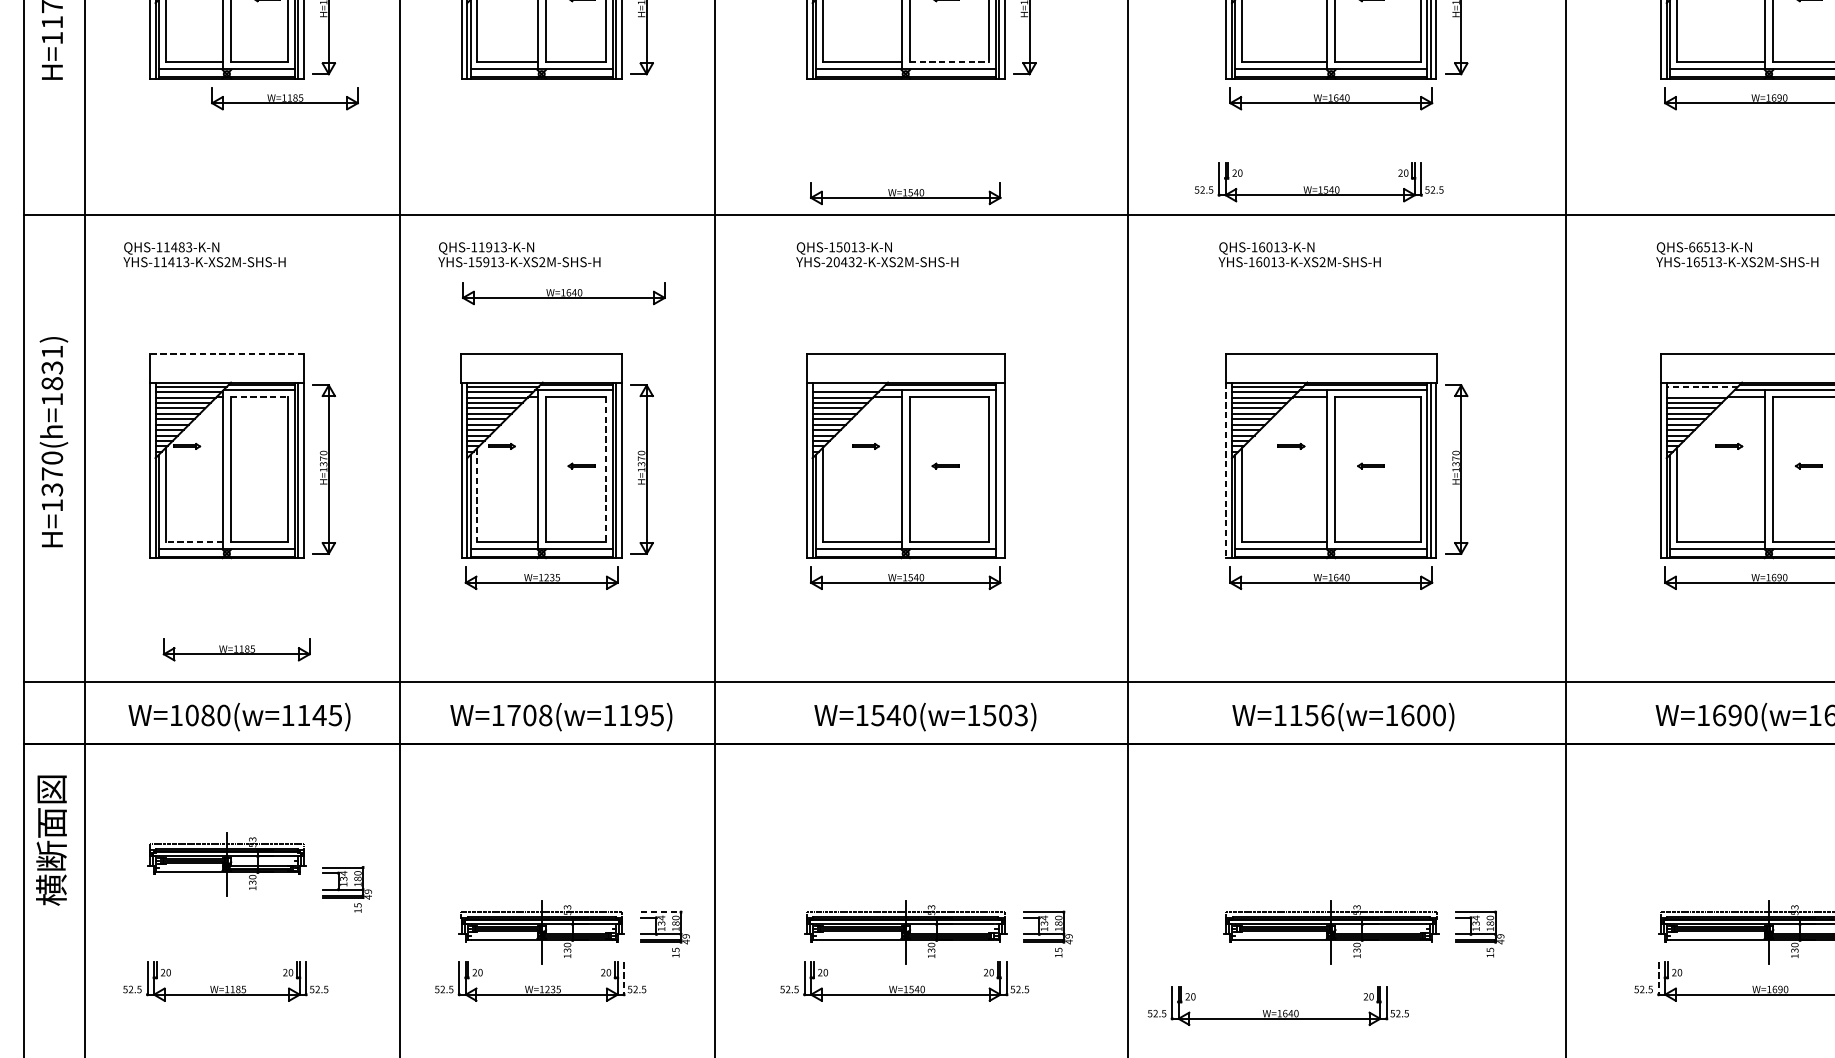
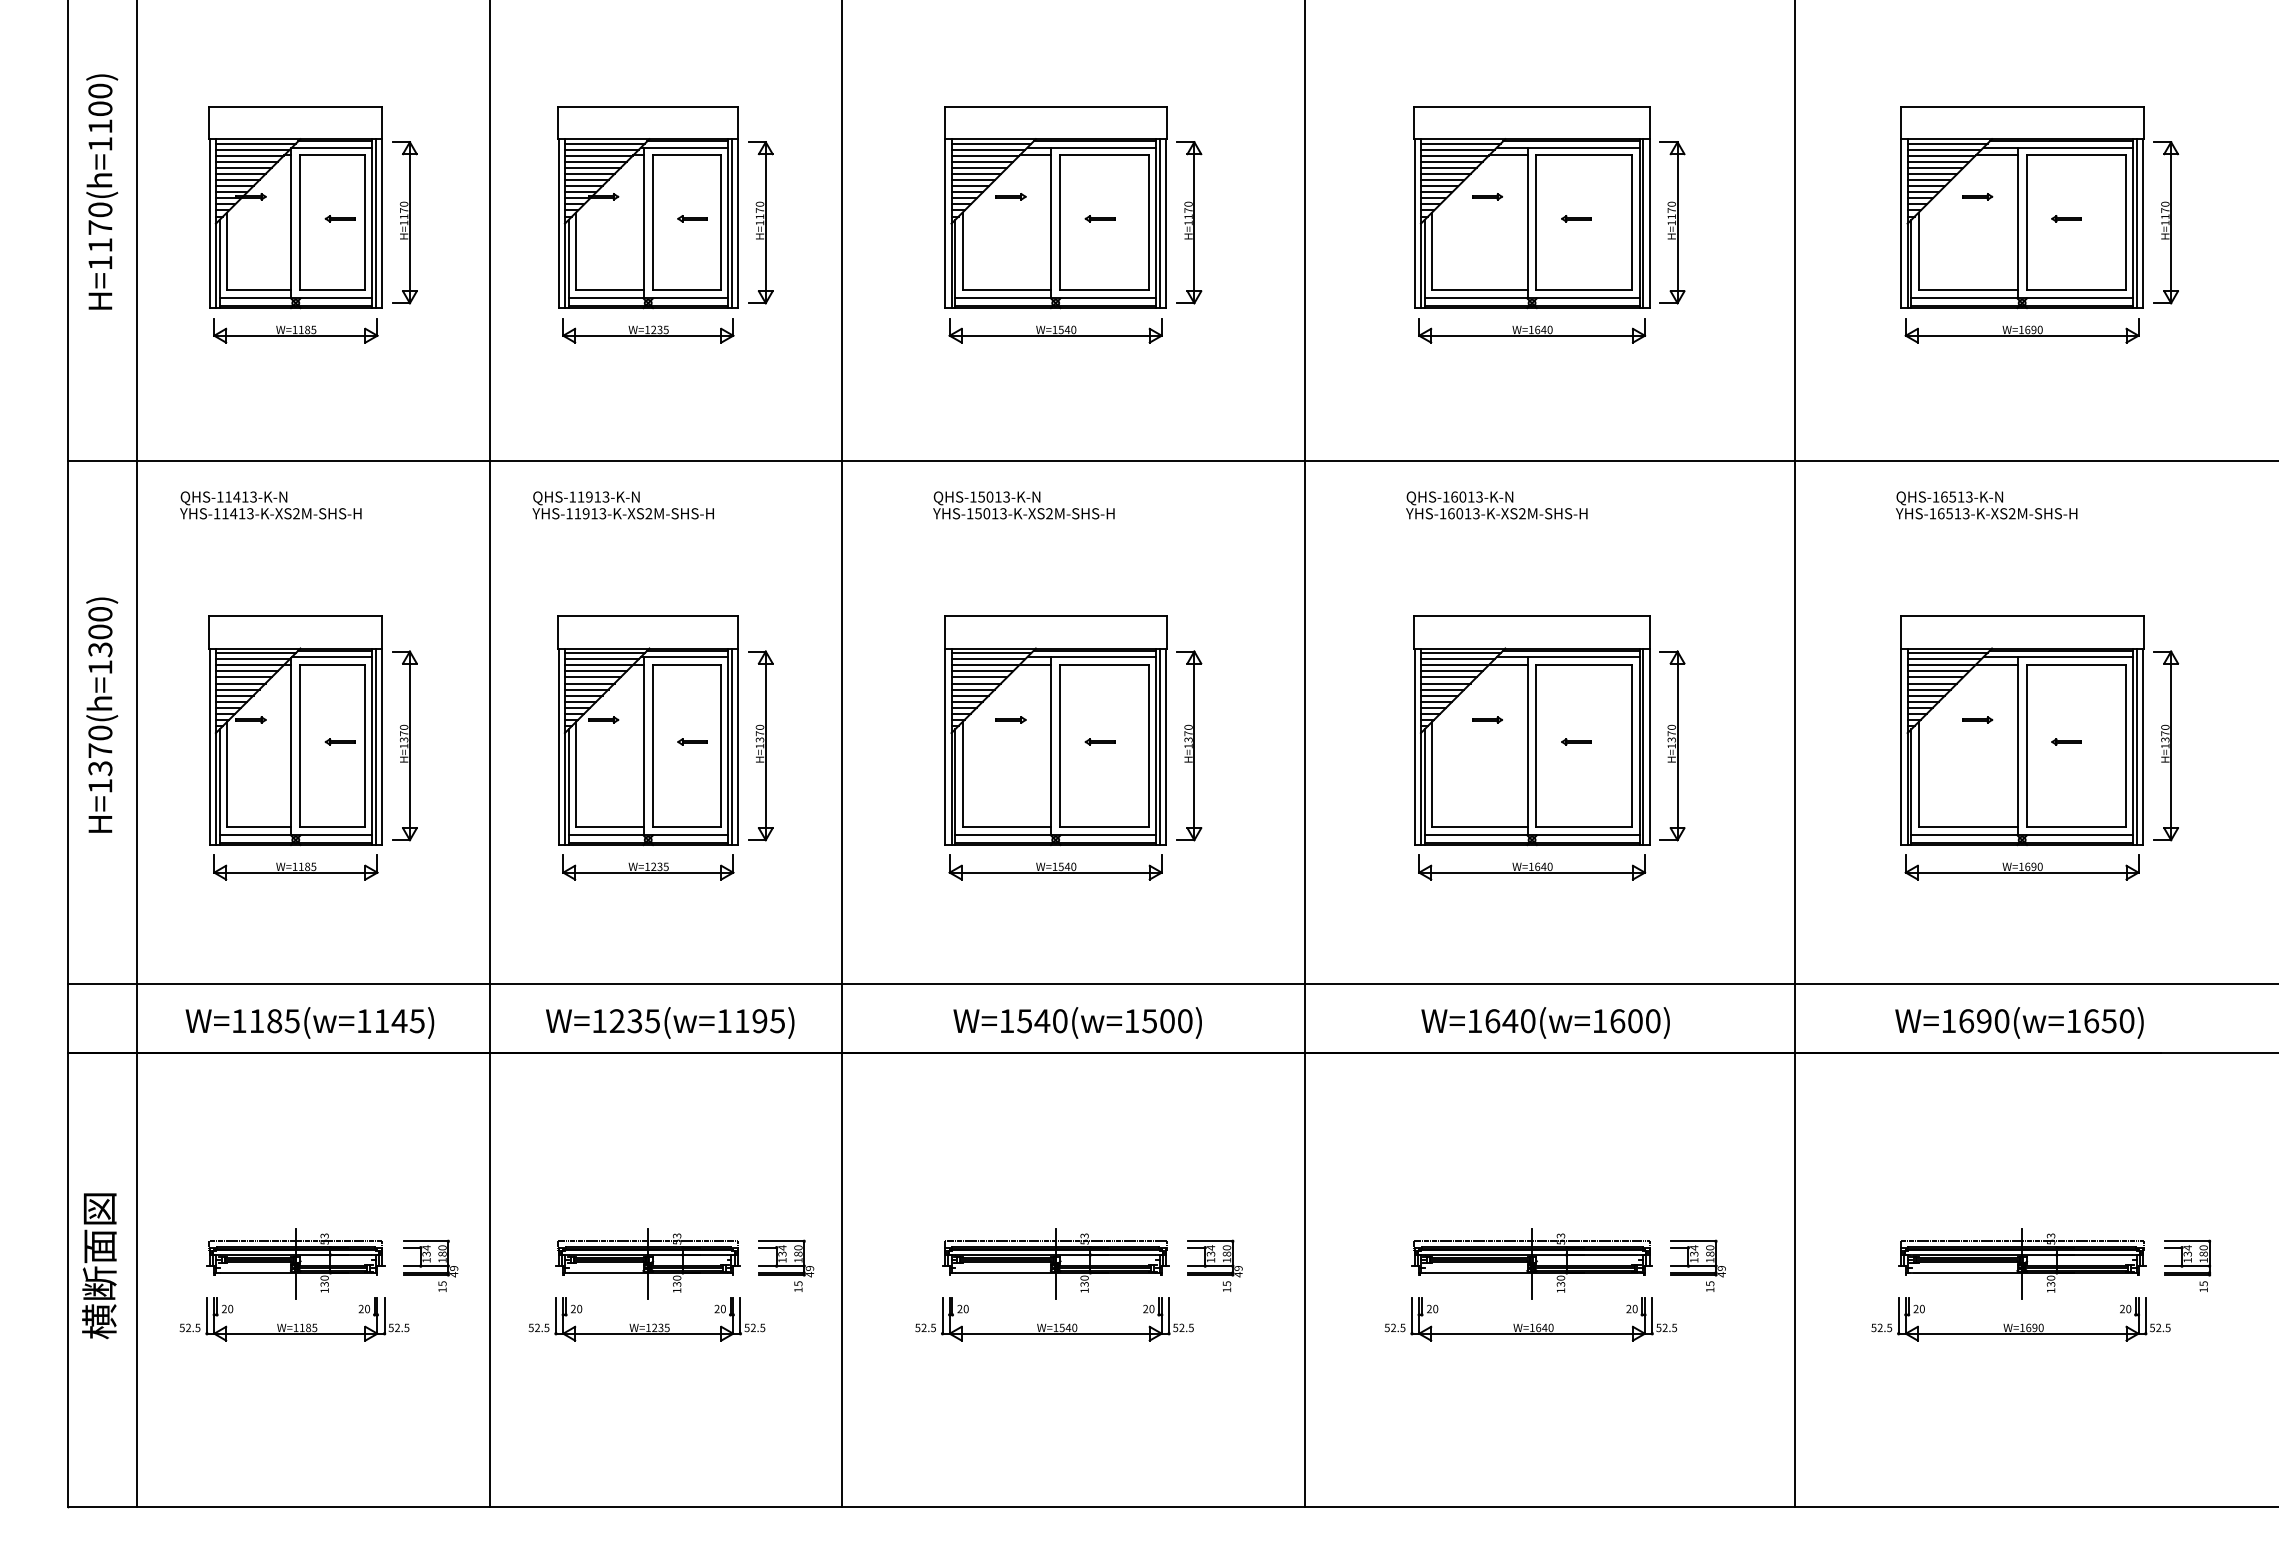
line: (950, 62) -> (1105, 290), dashed -> solid
part: (284, 98) -> (295, 330), moved
part: (541, 98) -> (648, 330), added
part: (1319, 182) -> (1518, 424), removed
part: (905, 193) -> (1055, 330), moved
text: (181, 246) -> (244, 496), QHS-11483-K-N -> QHS-11413-K-N
text: (1691, 246) -> (1935, 496), QHS-66513-K-N -> QHS-16513-K-N
text: (478, 261) -> (577, 513), YHS-15913-K-XS2M-SHS-H -> YHS-11913-K-XS2M-SHS-H
text: (843, 261) -> (986, 513), YHS-20432-K-XS2M-SHS-H -> YHS-15013-K-XS2M-SHS-H
part: (564, 293) -> (673, 548), removed
line: (226, 354) -> (295, 616), dashed -> solid
text: (52, 368) -> (100, 632), H=1370(h=1831) -> H=1370(h=1300)
line: (848, 387) -> (991, 653), added
line: (1702, 387) -> (1947, 653), dashed -> solid
line: (1699, 392) -> (1944, 659), added
line: (259, 396) -> (332, 664), dashed -> solid
part: (265, 465) -> (339, 741), added
part: (1025, 469) -> (1189, 745), added
line: (606, 470) -> (720, 746), dashed -> solid
line: (999, 470) -> (1160, 746), added
line: (1226, 471) -> (1414, 747), dashed -> solid
line: (477, 495) -> (576, 774), dashed -> solid
line: (193, 542) -> (258, 827), dashed -> solid
part: (236, 649) -> (295, 867), moved
text: (207, 715) -> (274, 1021), W=1080(w=1145) -> W=1185(w=1145)
text: (530, 715) -> (635, 1021), W=1708(w=1195) -> W=1235(w=1195)
text: (1020, 715) -> (1184, 1021), W=1540(w=1503) -> W=1540(w=1500)
text: (1311, 715) -> (1510, 1021), W=1156(w=1600) -> W=1640(w=1600)
text: (51, 840) -> (99, 1266), moved
part: (226, 864) -> (295, 1263), moved
part: (347, 889) -> (430, 1265), moved
line: (661, 912) -> (782, 1241), dashed -> solid
line: (624, 979) -> (740, 1316), dashed -> solid
line: (1658, 979) -> (1898, 1316), dashed -> solid
part: (1278, 1006) -> (1530, 1319), moved

